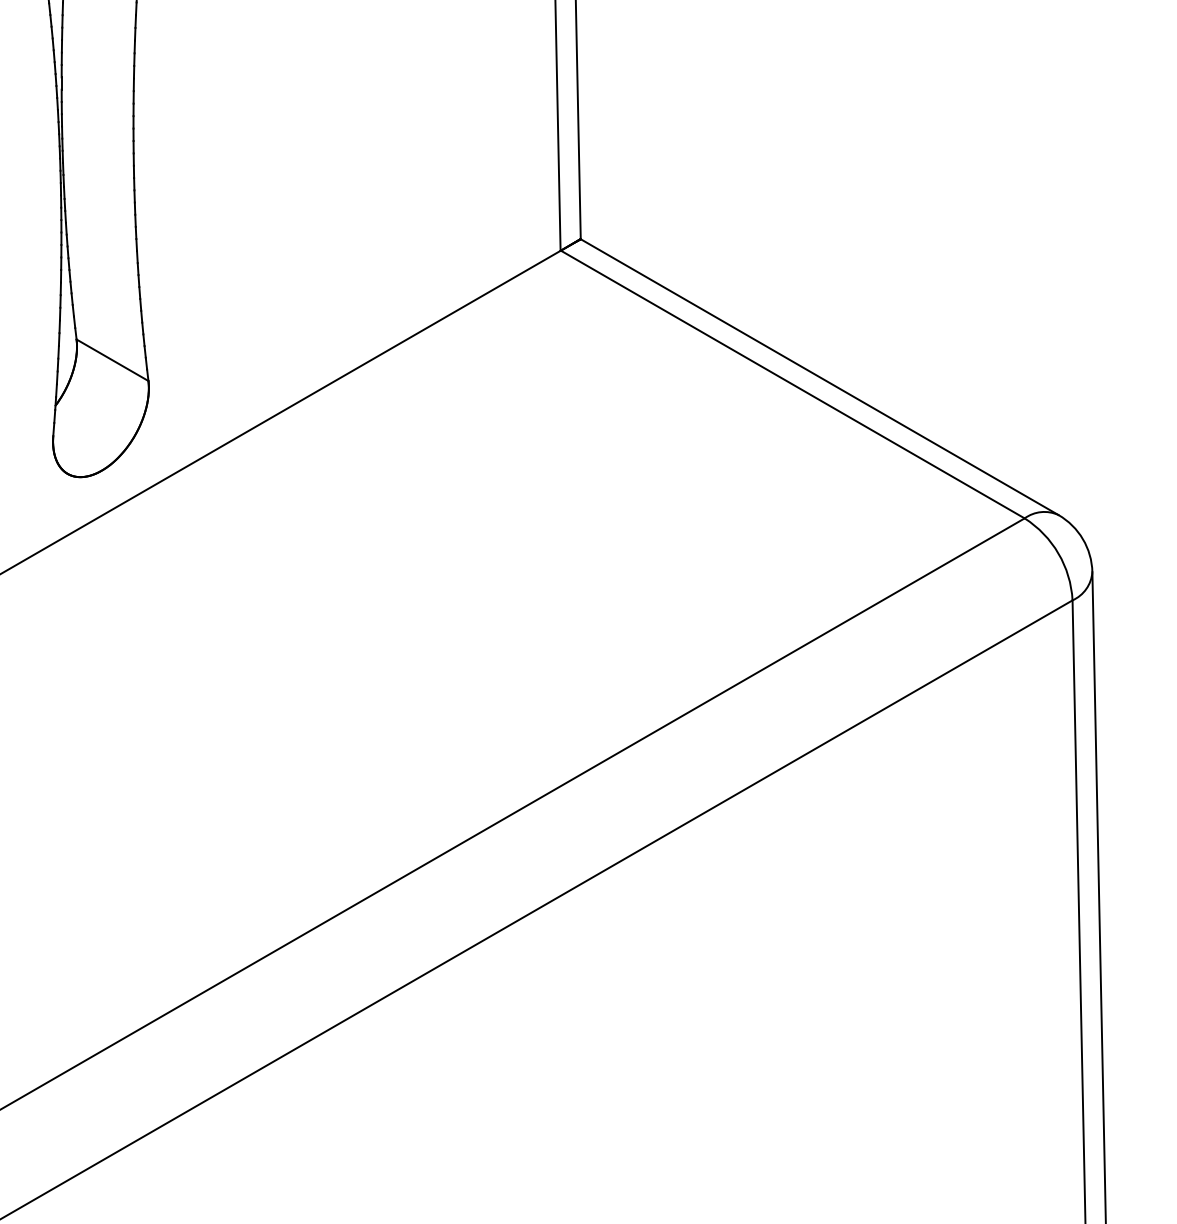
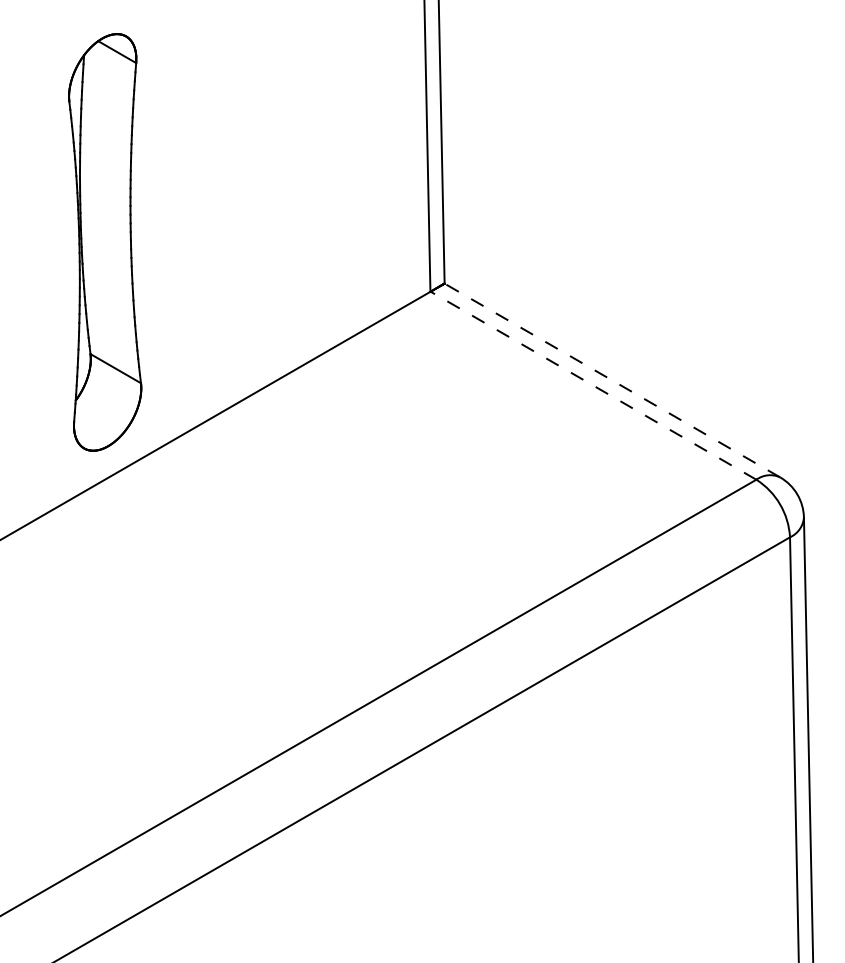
line: (819, 377) -> (612, 380), solid -> dashed
line: (792, 384) -> (593, 385), solid -> dashed

